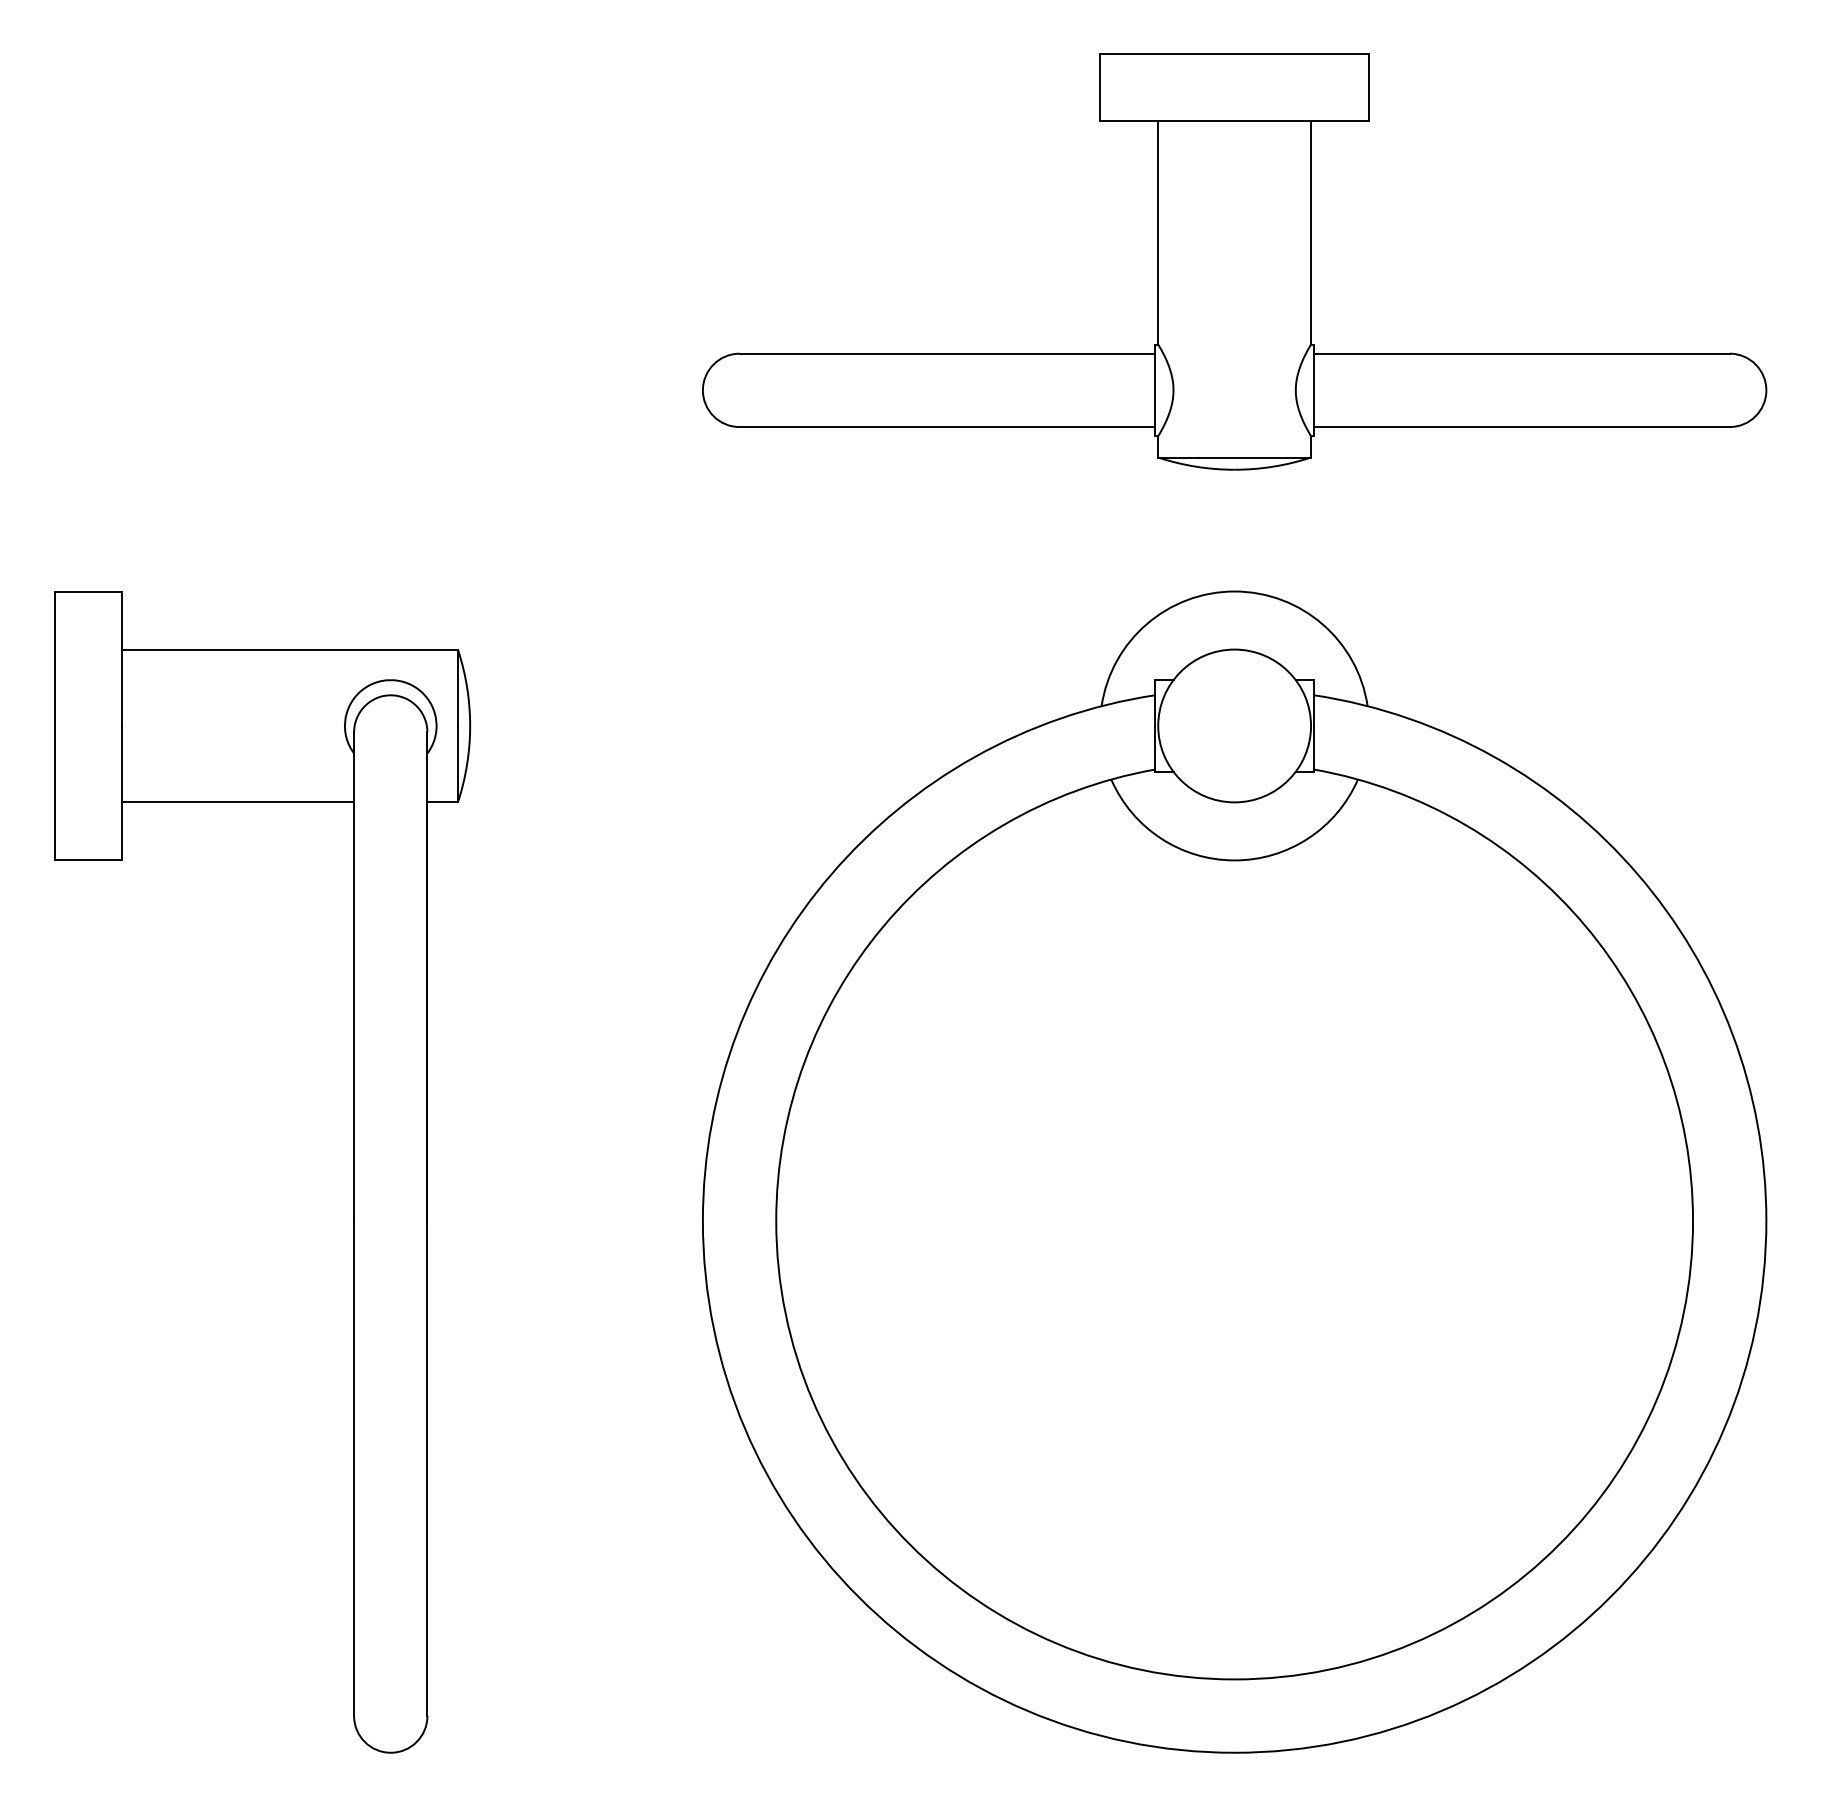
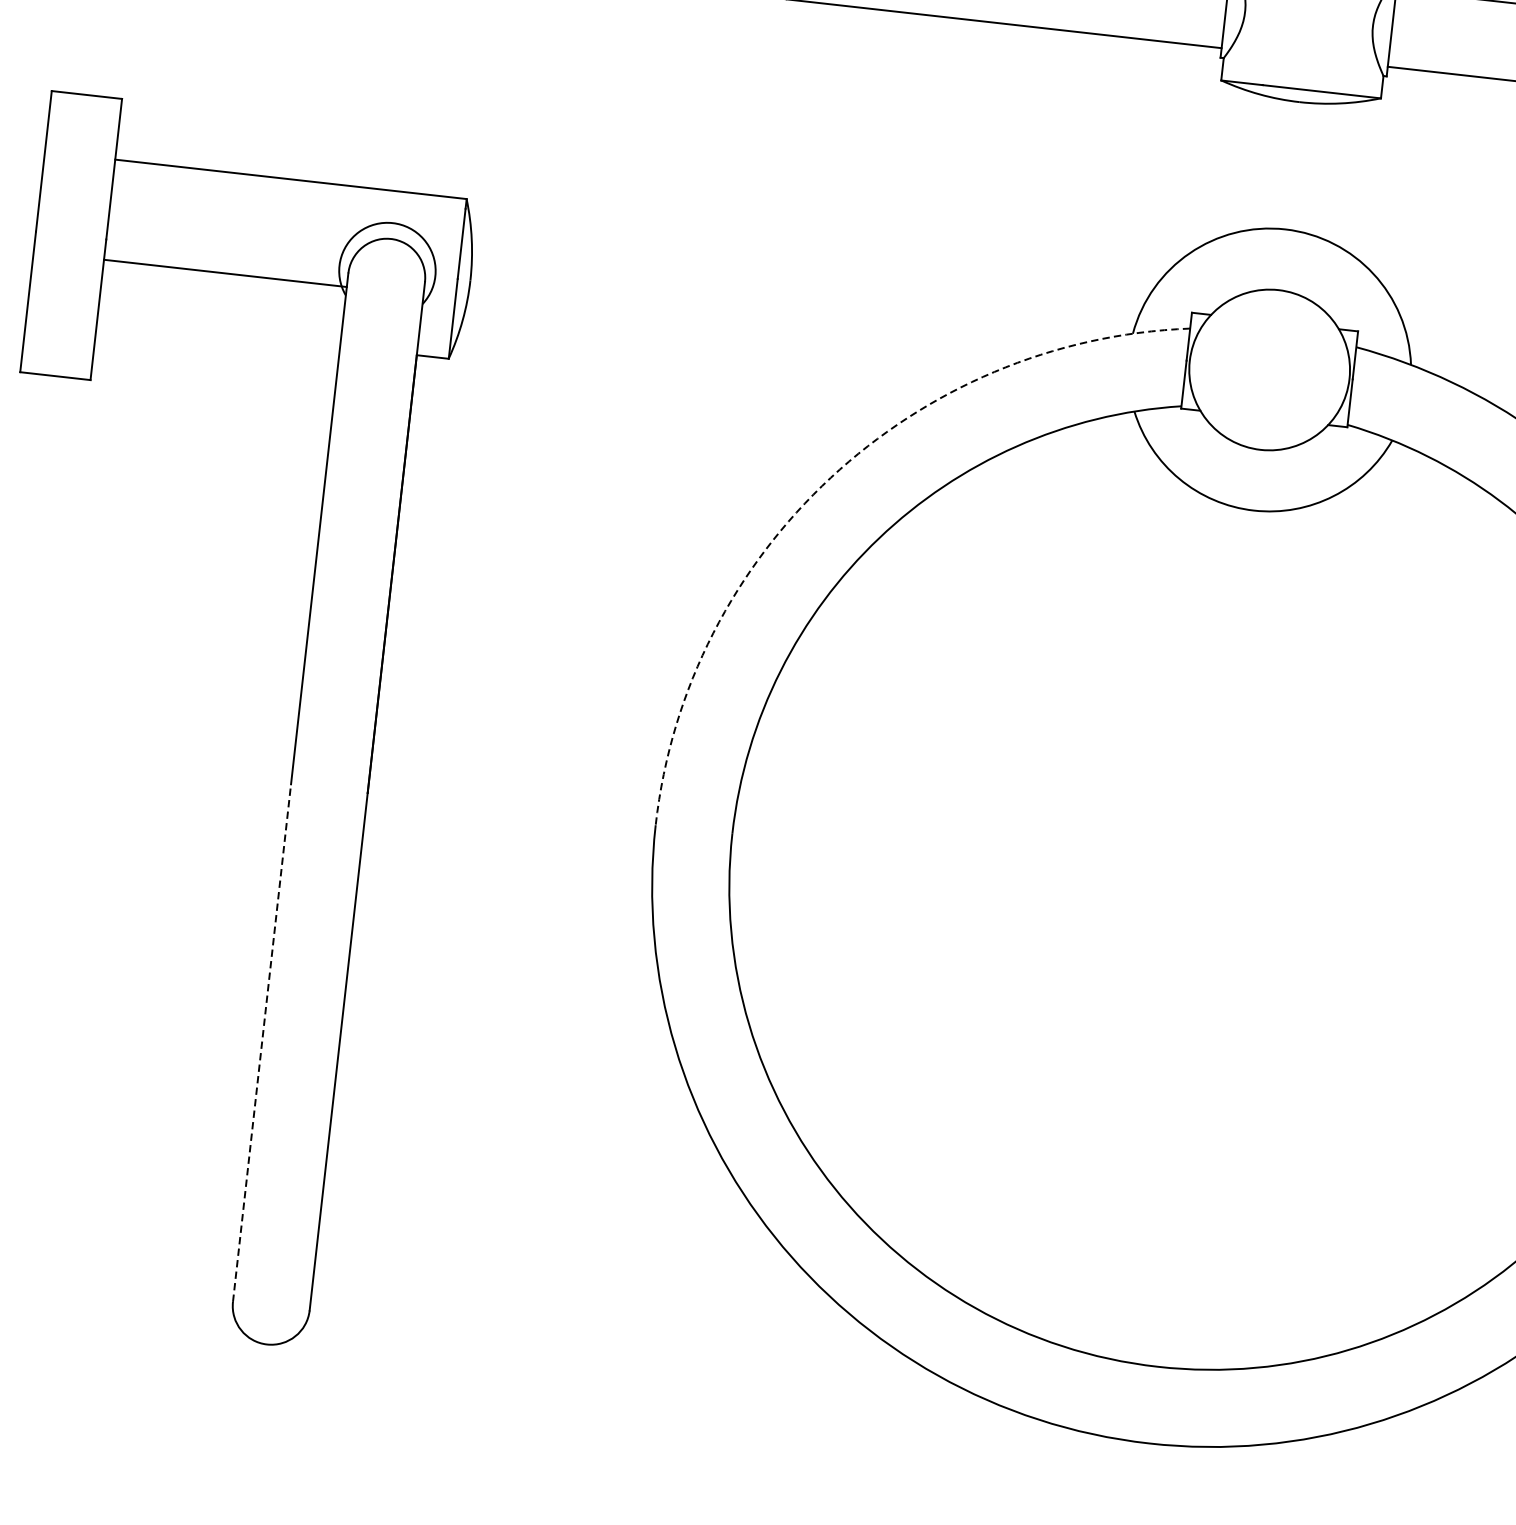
line: (237, 802) -> (224, 273), moved
arc: (831, 874) -> (830, 478), solid -> dashed
line: (354, 1468) -> (262, 1043), solid -> dashed

